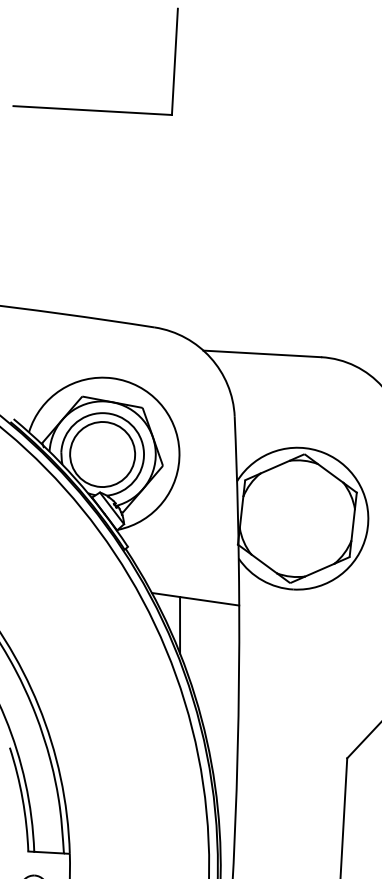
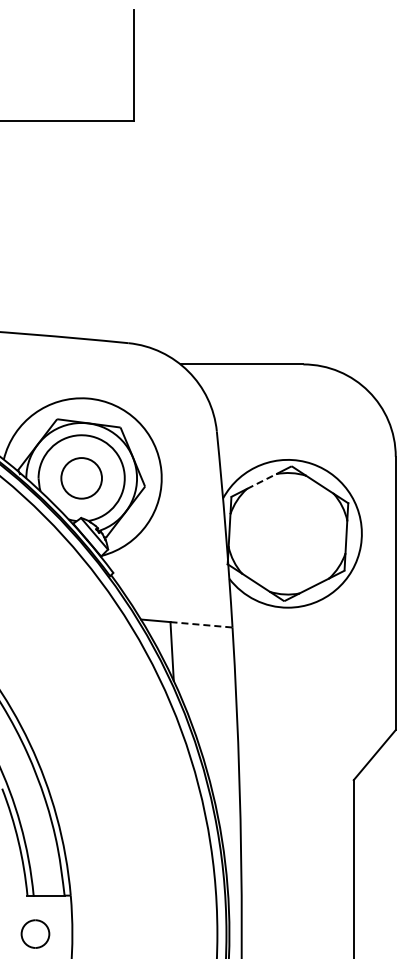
circle: (102, 454) -> (81, 478), size x0.6
line: (275, 467) -> (262, 481), solid -> dashed
line: (210, 601) -> (202, 624), solid -> dashed

